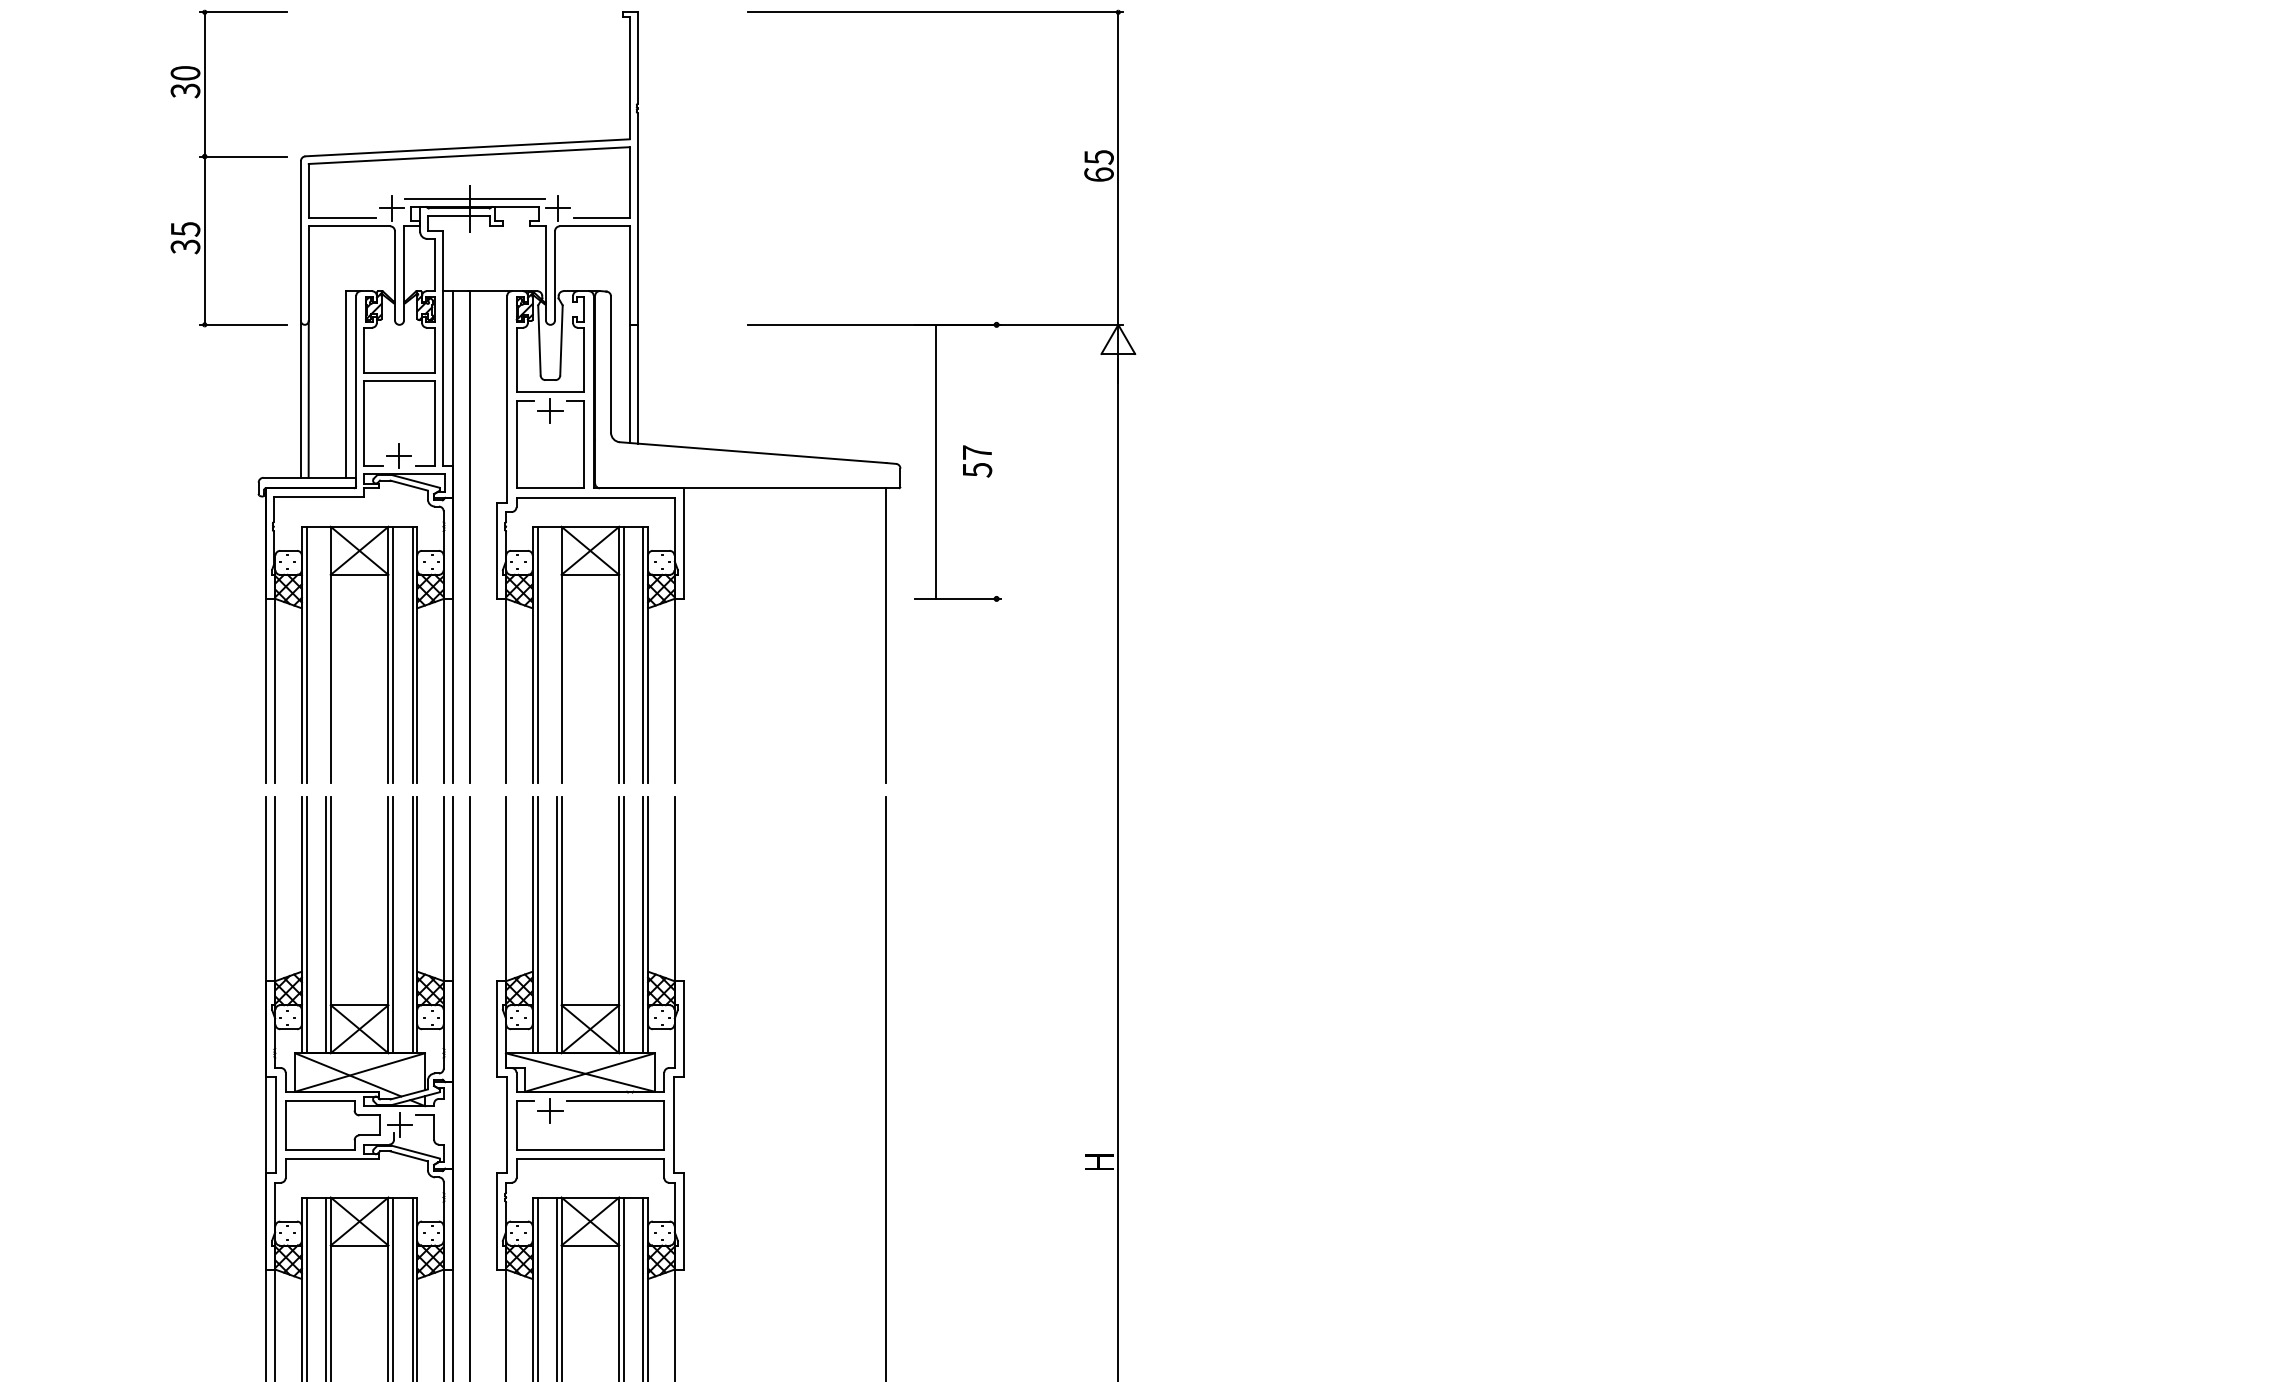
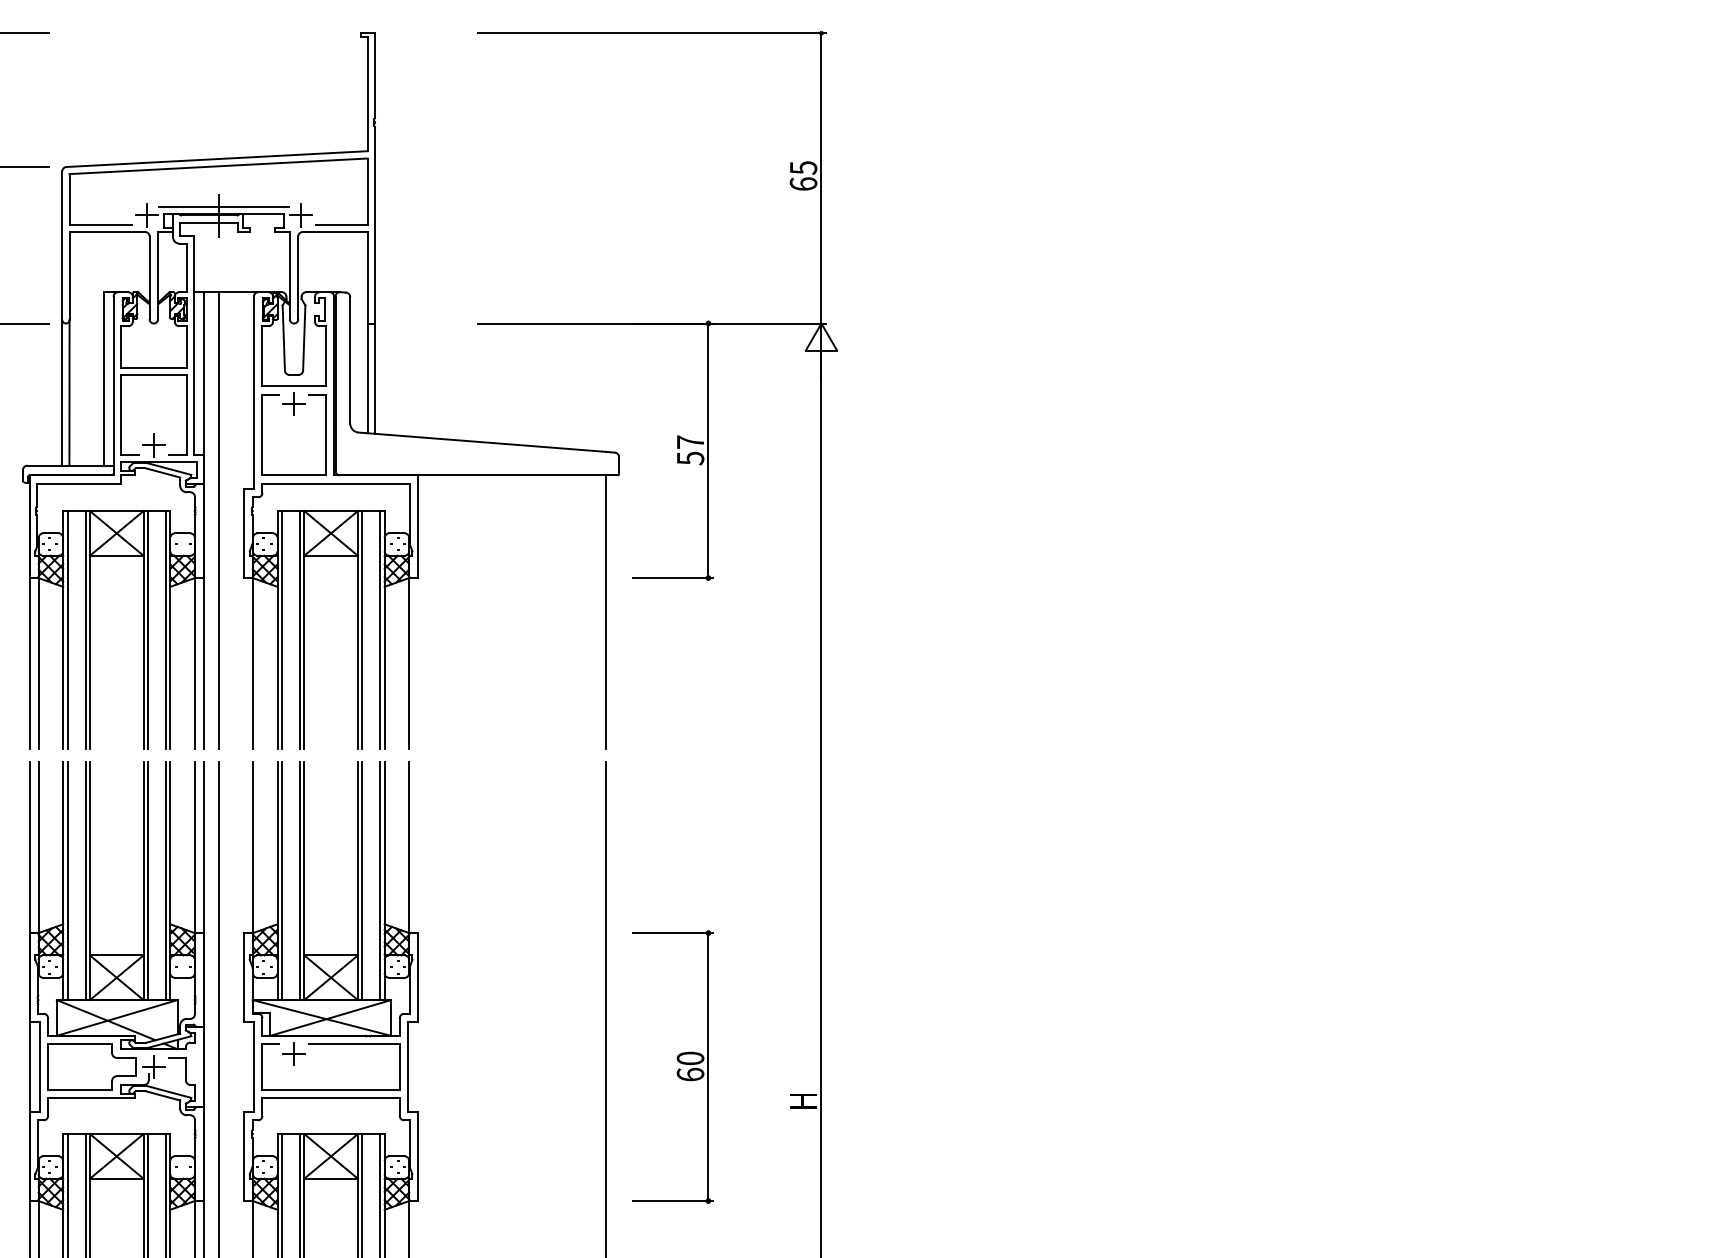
line: (935, 461) -> (708, 450), moved
line: (325, 654) -> (85, 629), added
line: (556, 654) -> (299, 629), added
part: (963, 1128) -> (677, 1069), added

